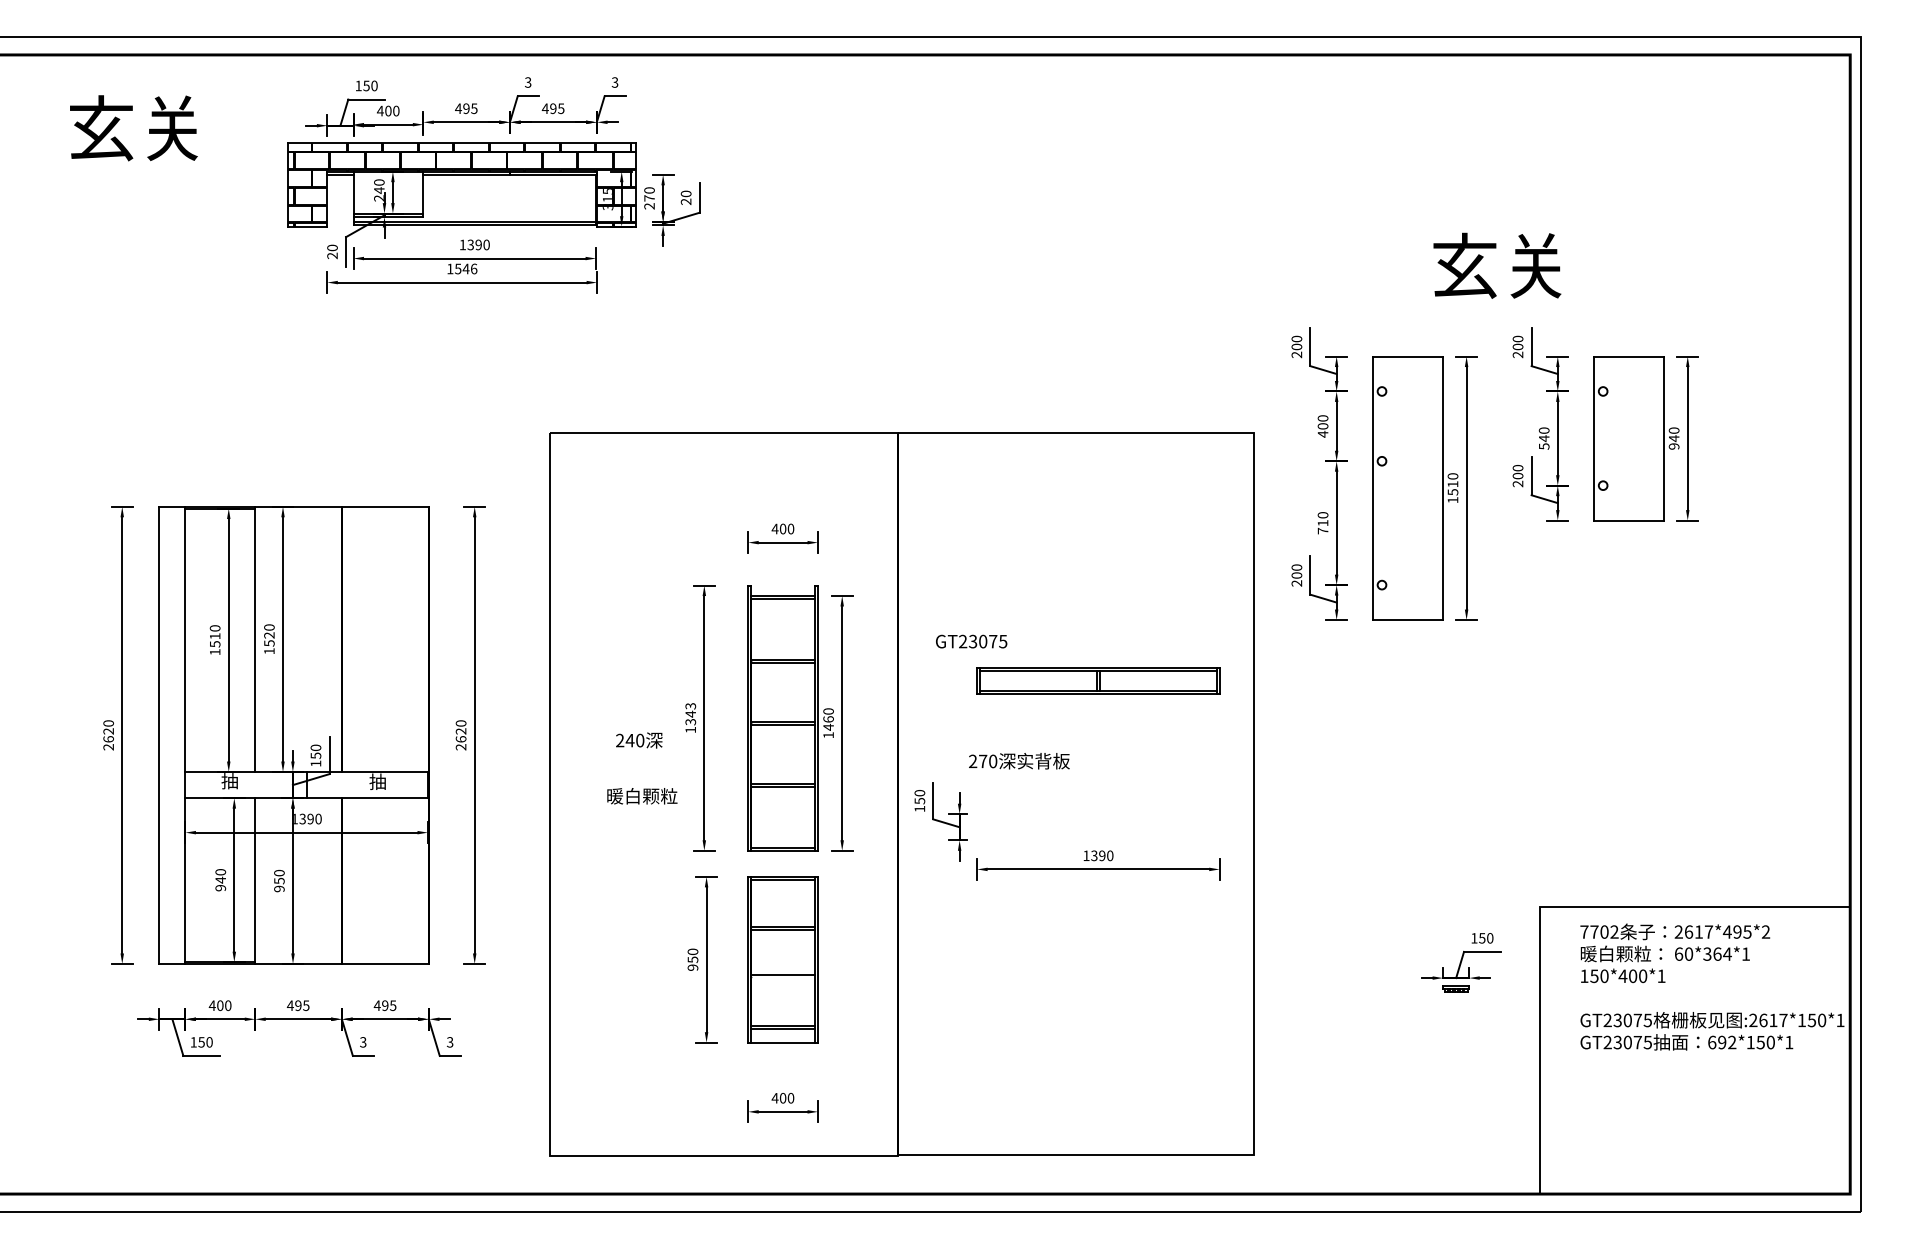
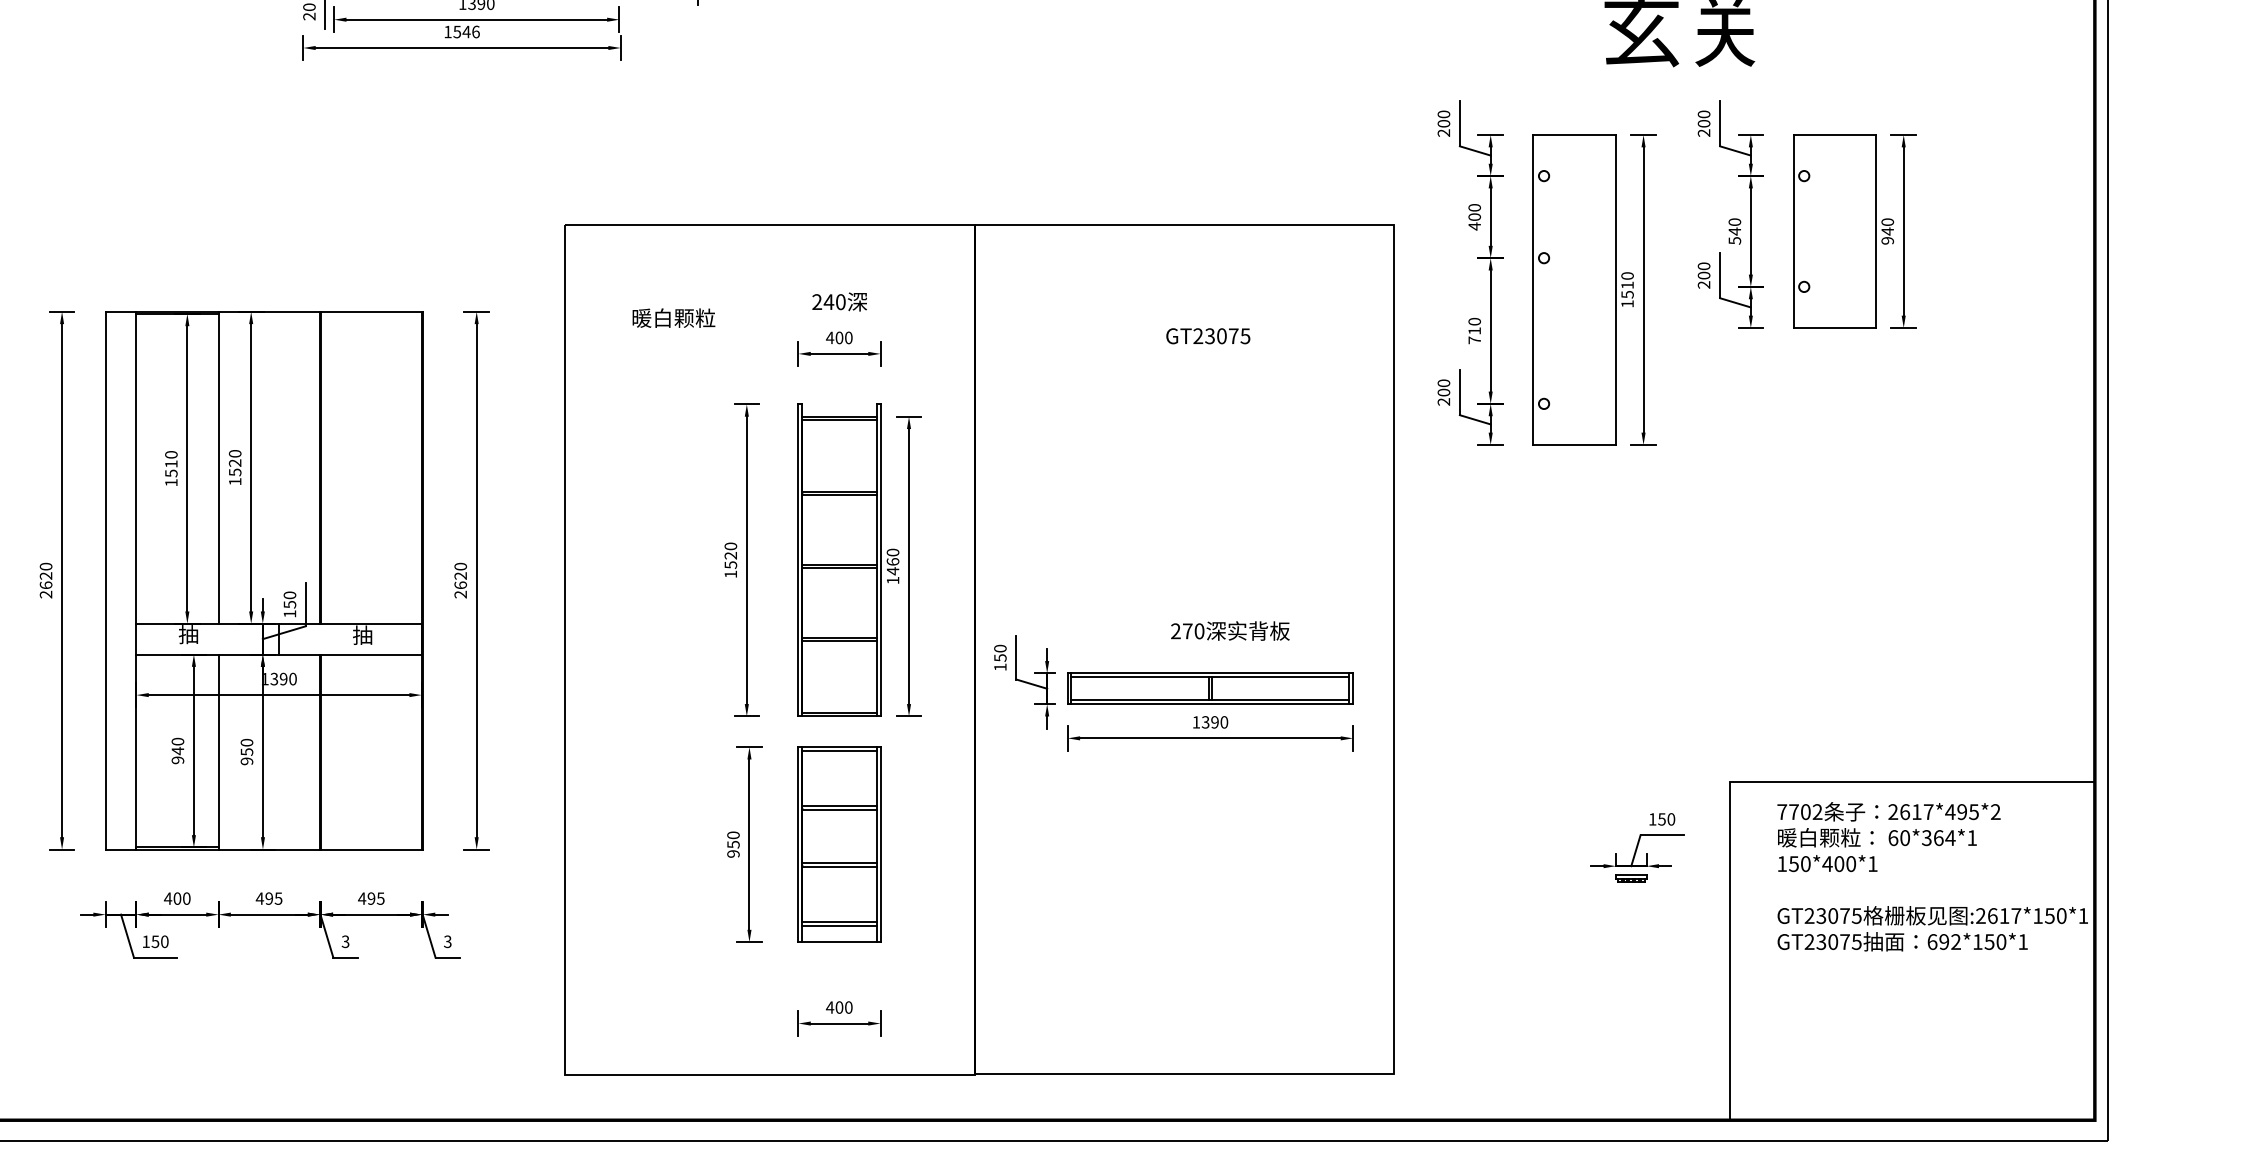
text: (971, 641) -> (1208, 336), moved
part: (1098, 680) -> (1210, 687), moved
text: (690, 713) -> (730, 554), 1343 -> 1520
text: (639, 740) -> (839, 301), moved
text: (1019, 761) -> (1230, 631), moved
text: (642, 796) -> (674, 318), moved
line: (782, 978) -> (838, 866), added

